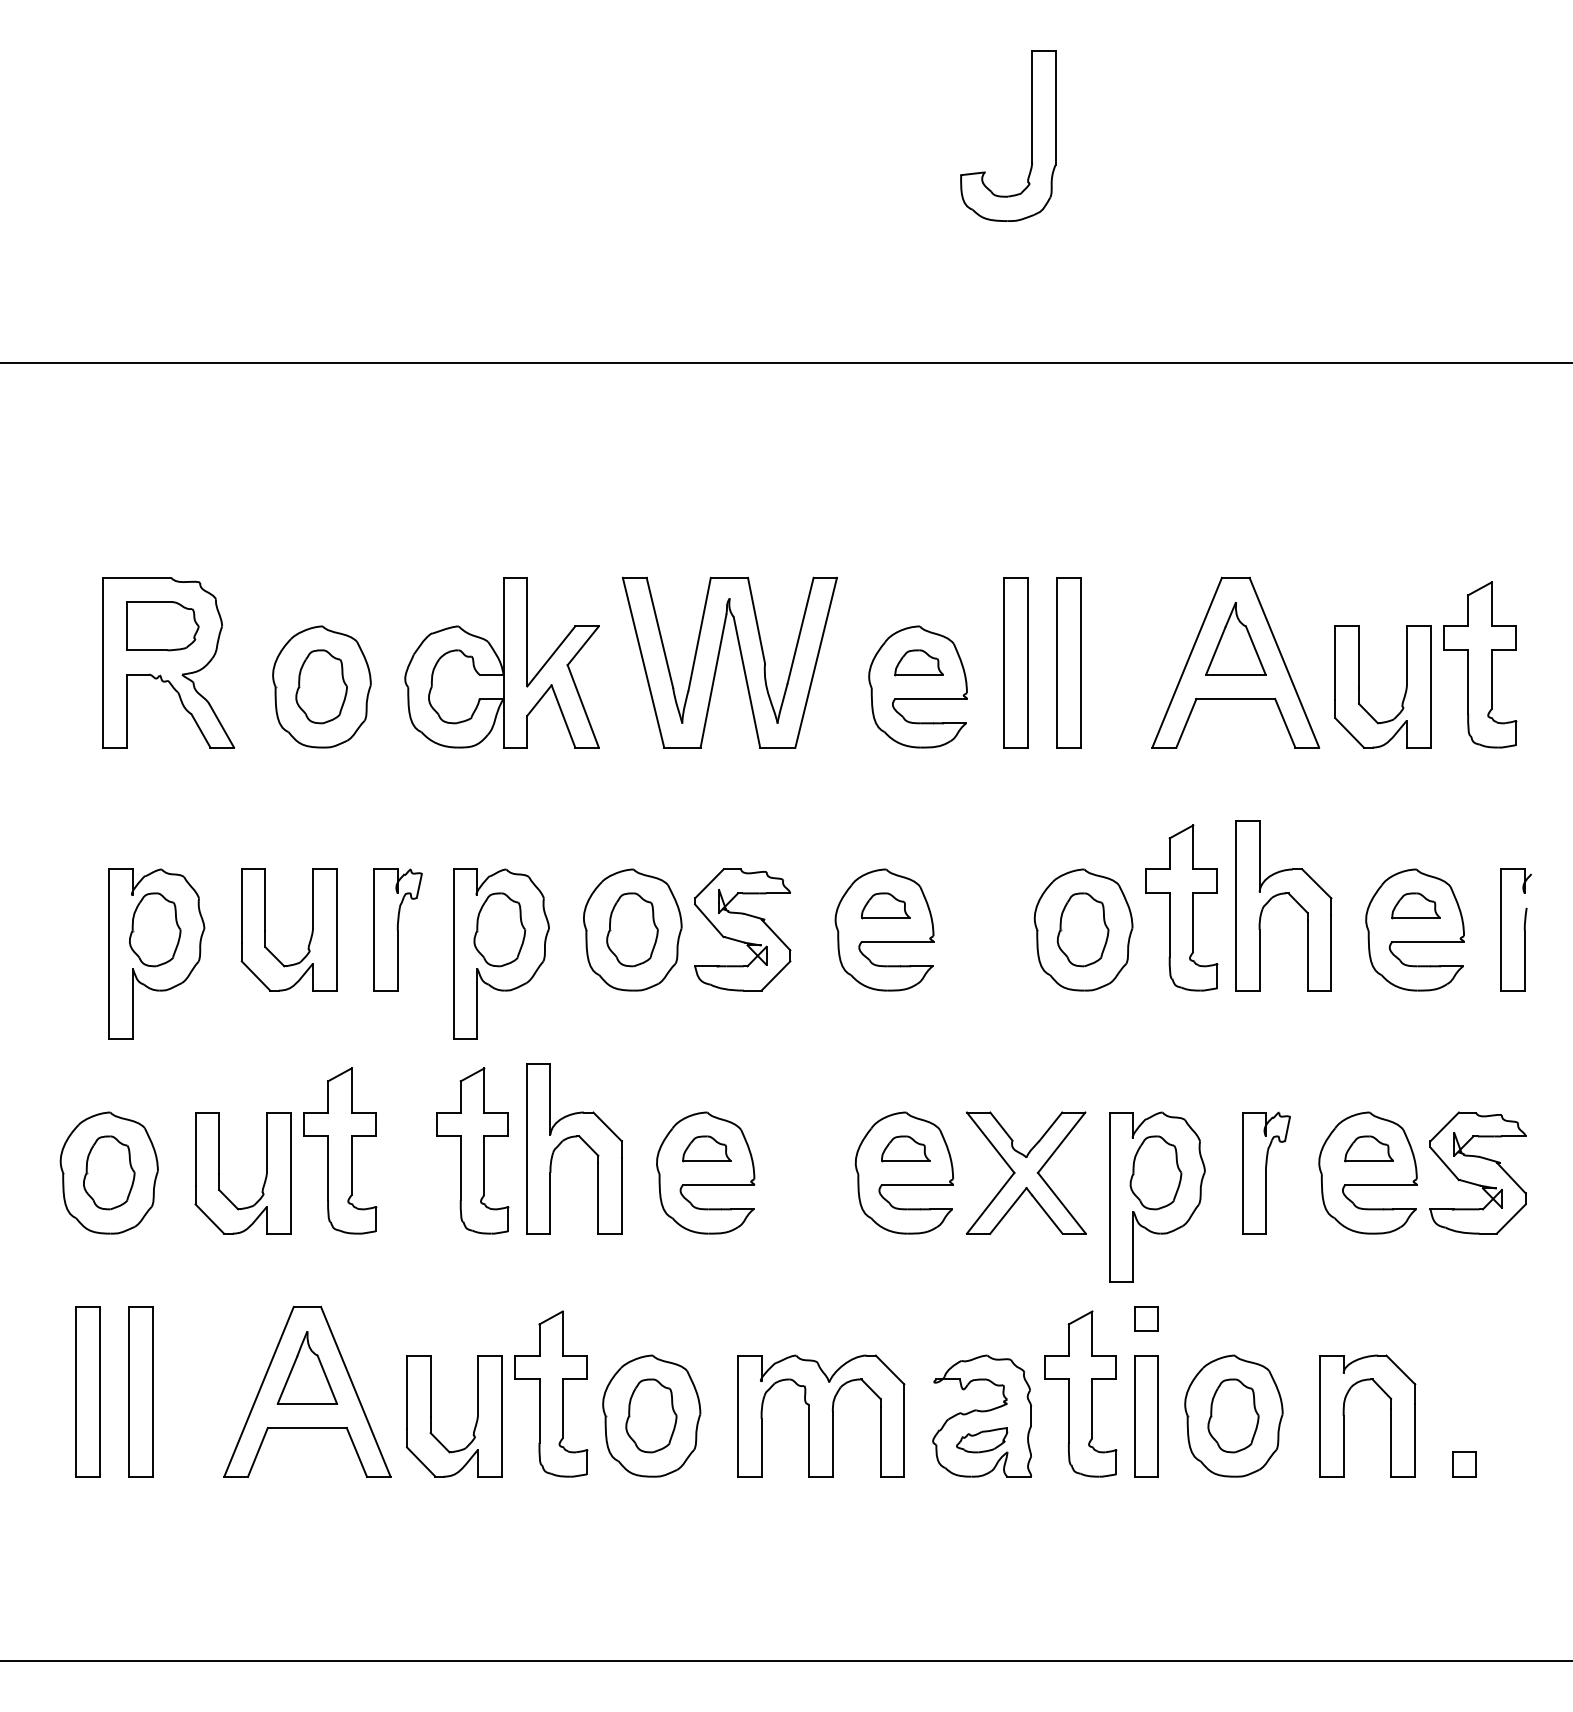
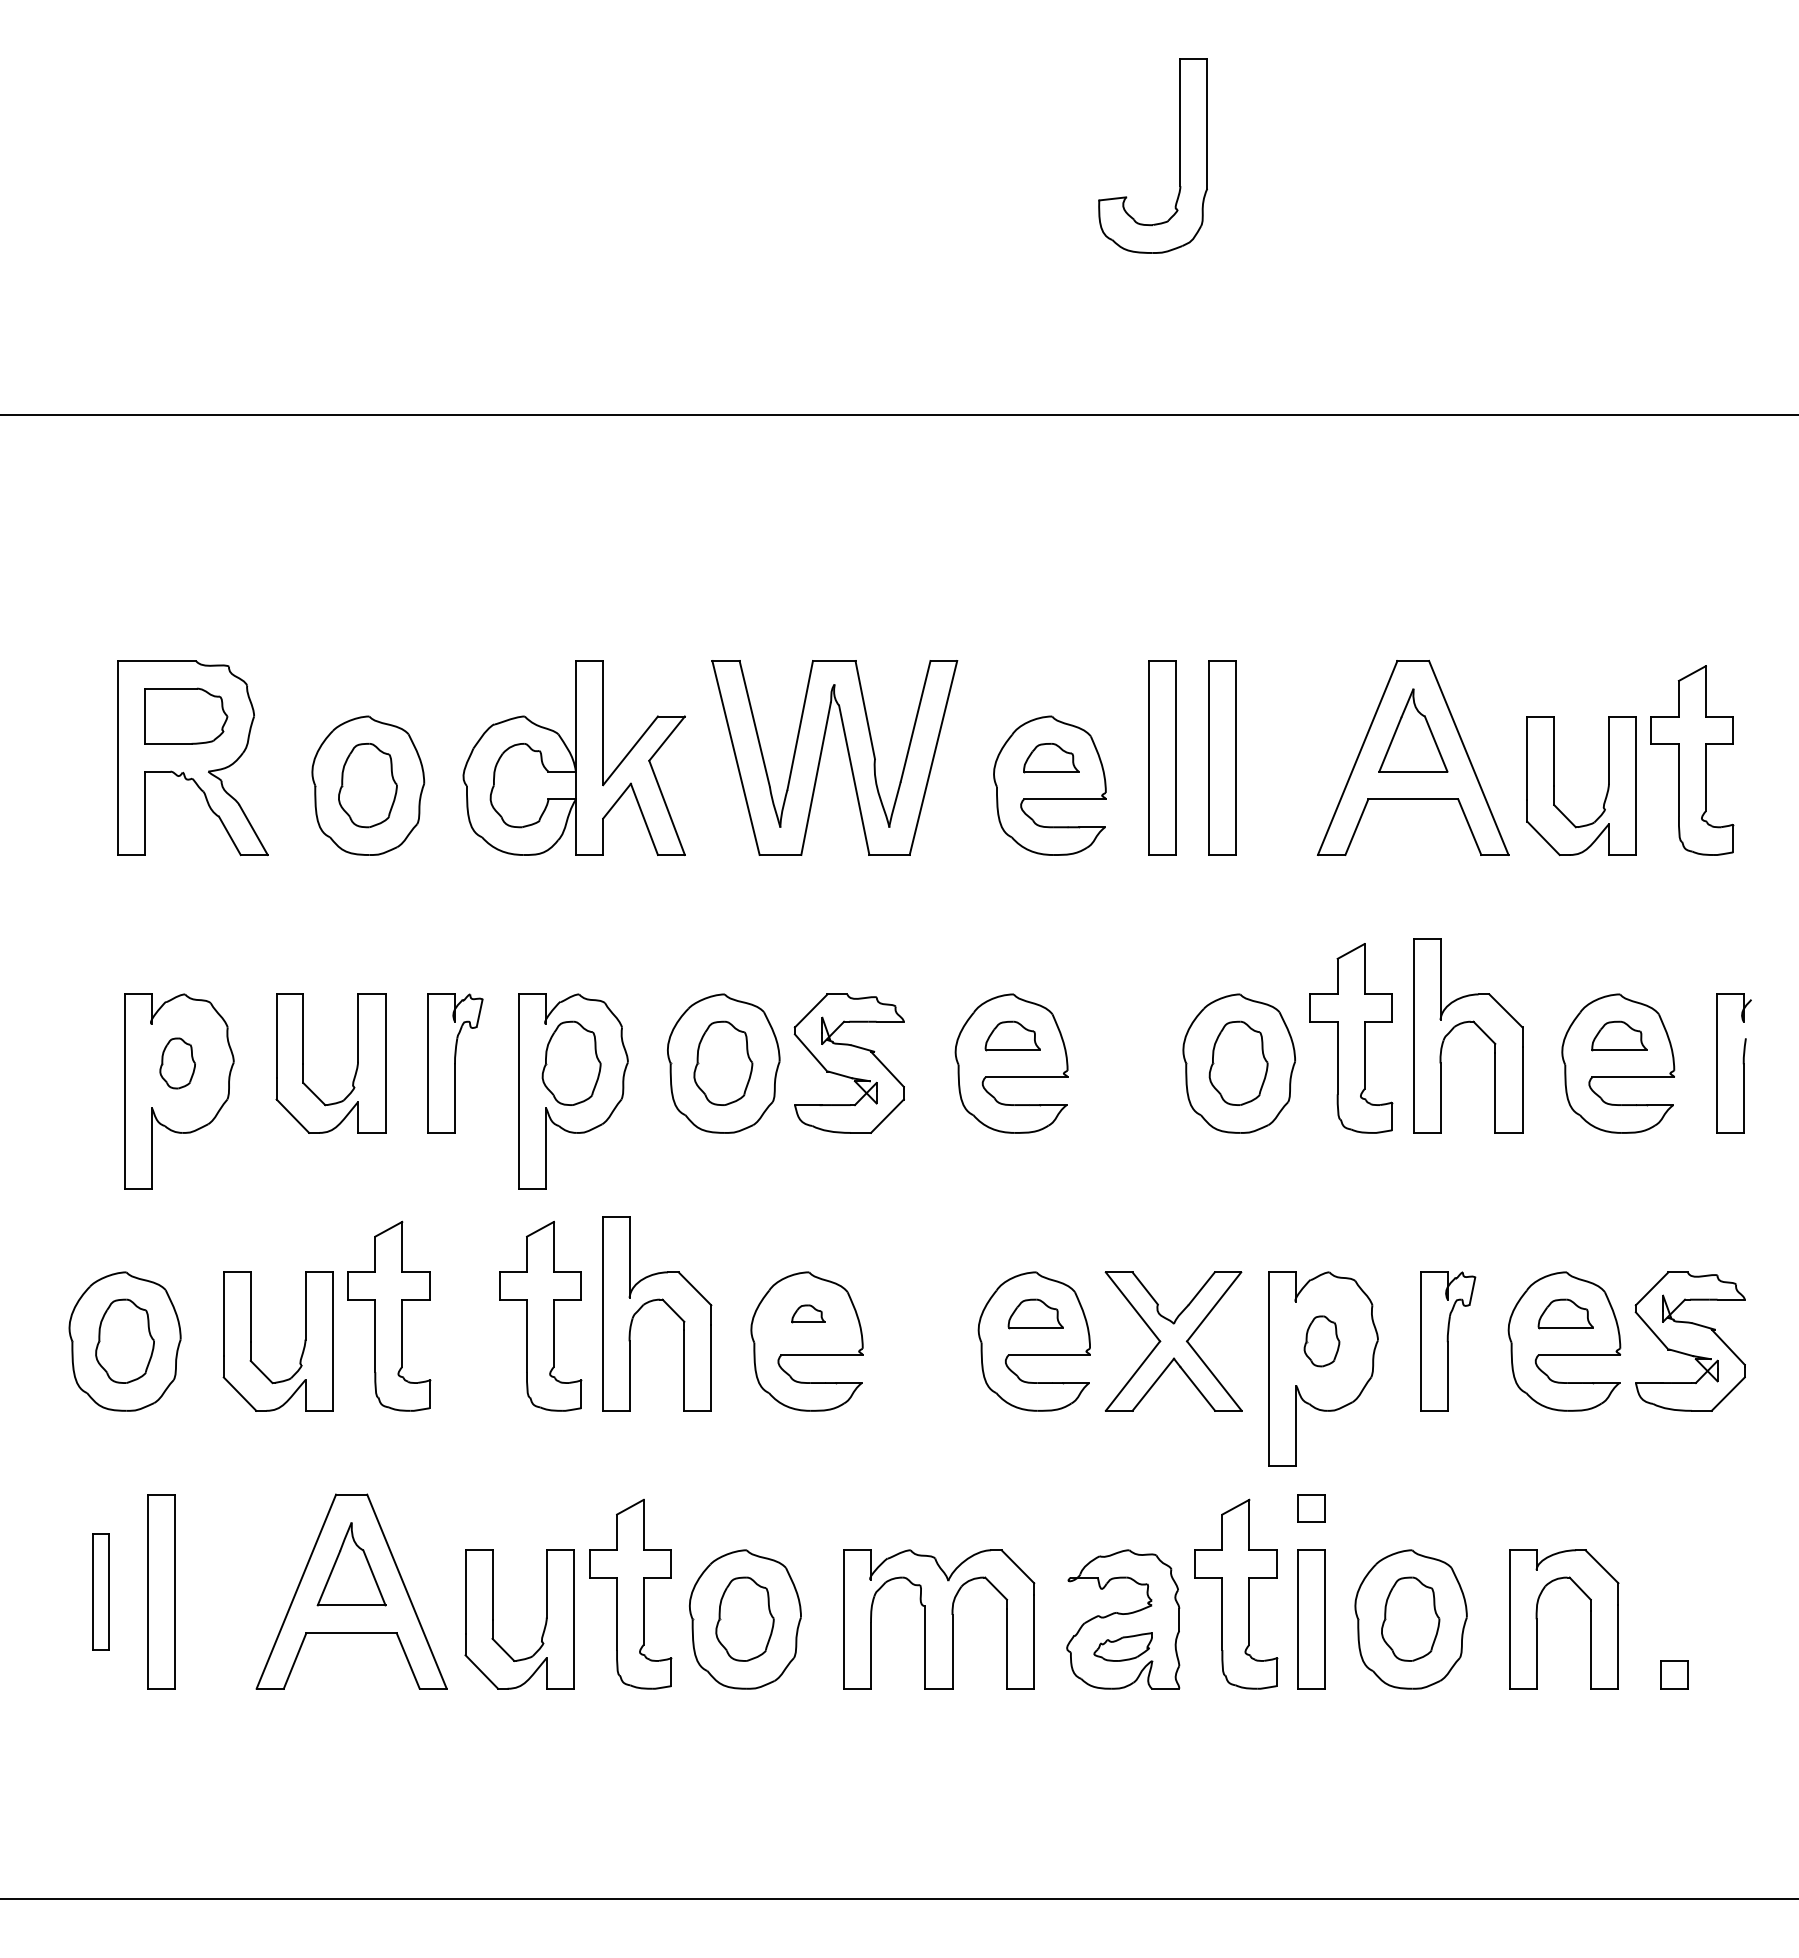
part: (155, 929) -> (177, 1063), size x0.6
part: (706, 1148) -> (808, 1313), size x0.6
part: (1155, 1172) -> (1321, 1340), size x0.6
part: (87, 1391) -> (100, 1591), size x0.6

